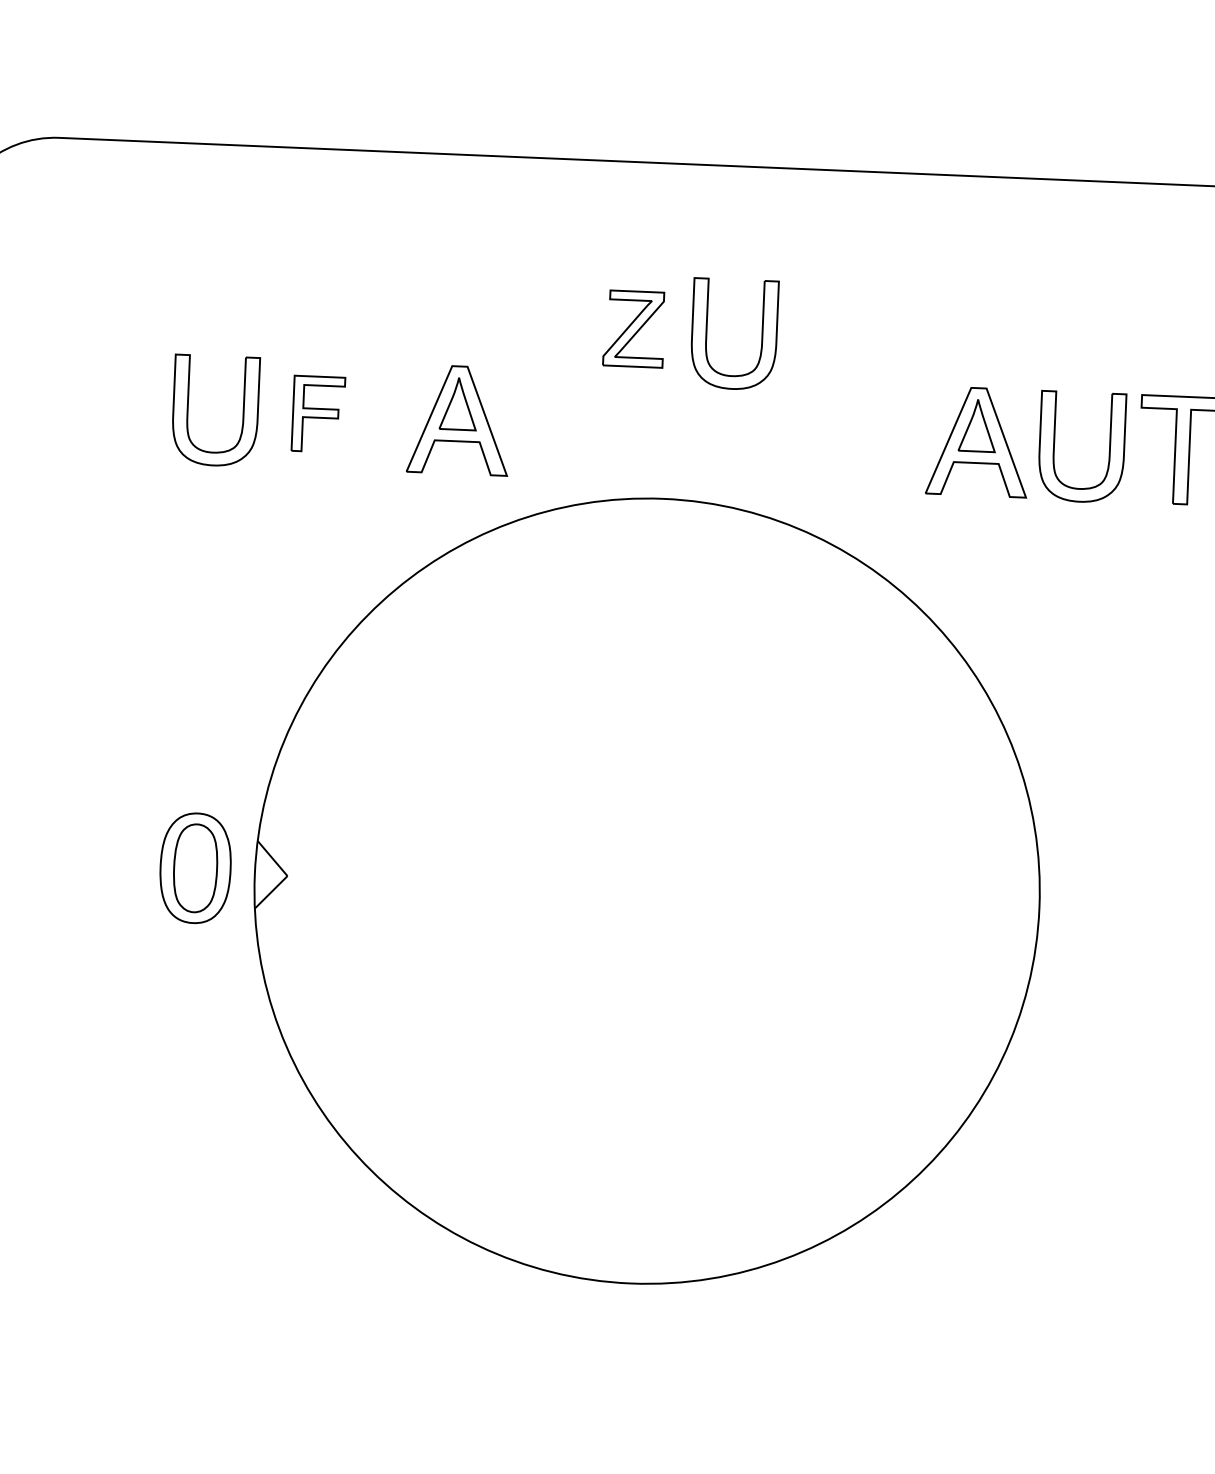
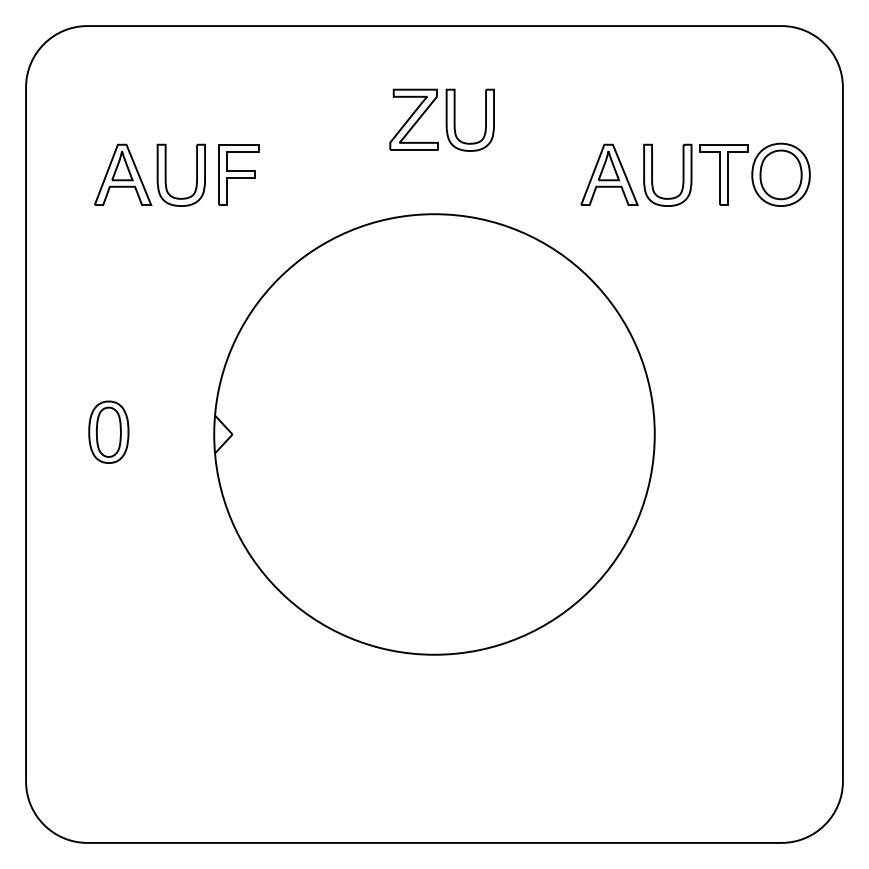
part: (633, 328) -> (413, 119), size x1.43
part: (317, 413) -> (238, 174), size x1.43
part: (459, 419) -> (123, 174), moved
part: (195, 866) -> (108, 431), moved

